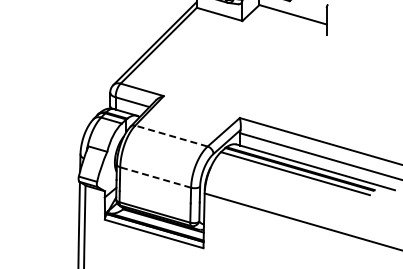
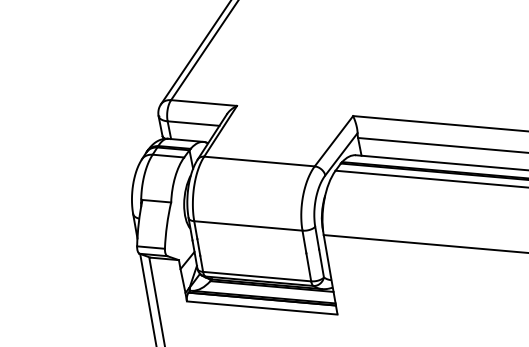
line: (171, 136) -> (259, 162), dashed -> solid
line: (155, 177) -> (248, 225), dashed -> solid

